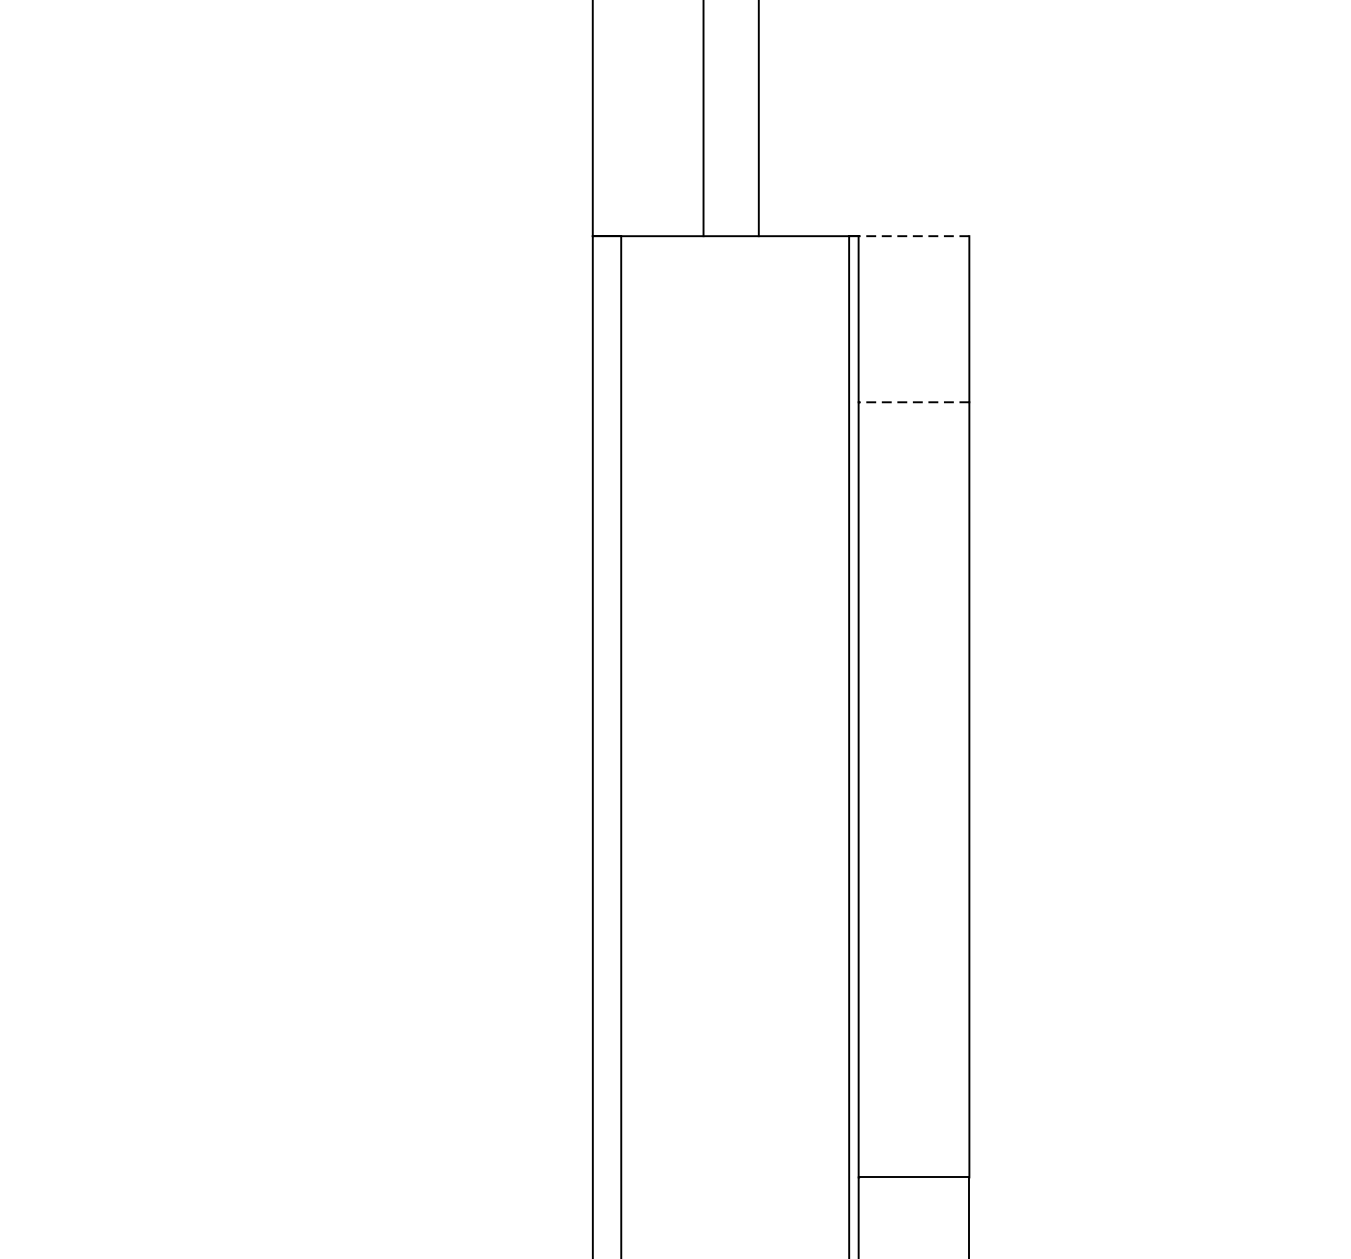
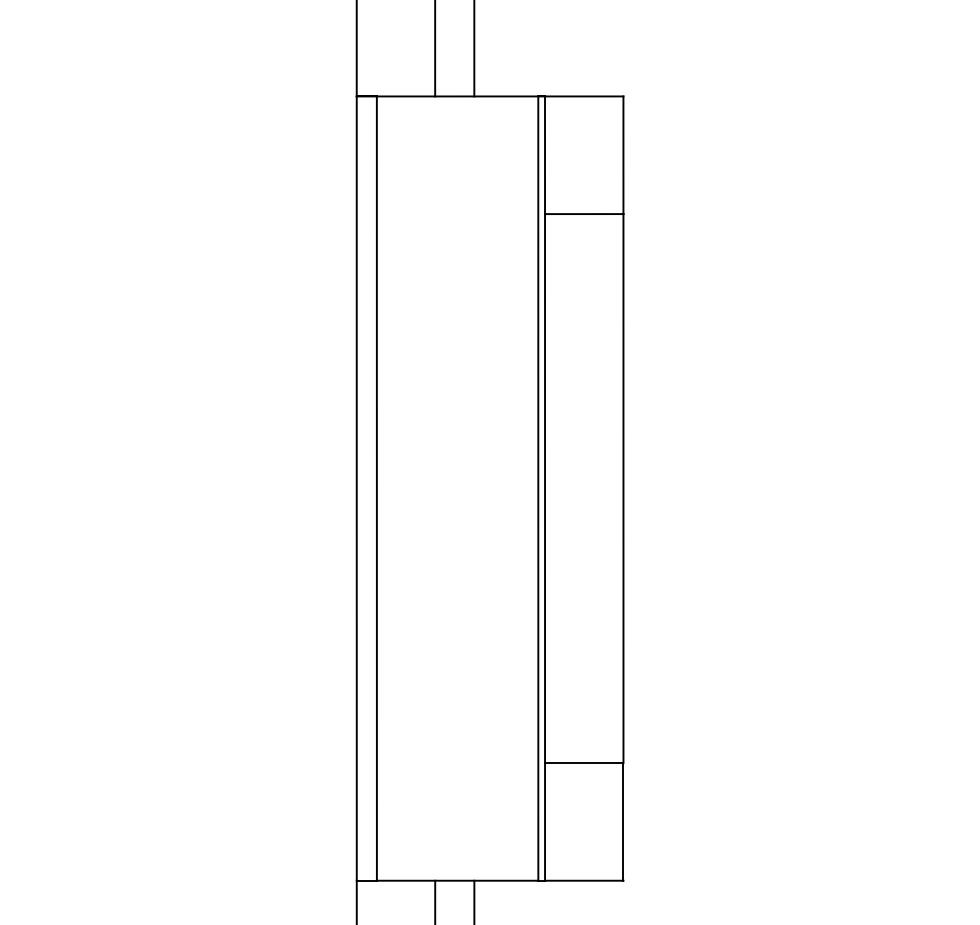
line: (912, 236) -> (583, 96), dashed -> solid
line: (912, 402) -> (583, 214), dashed -> solid

